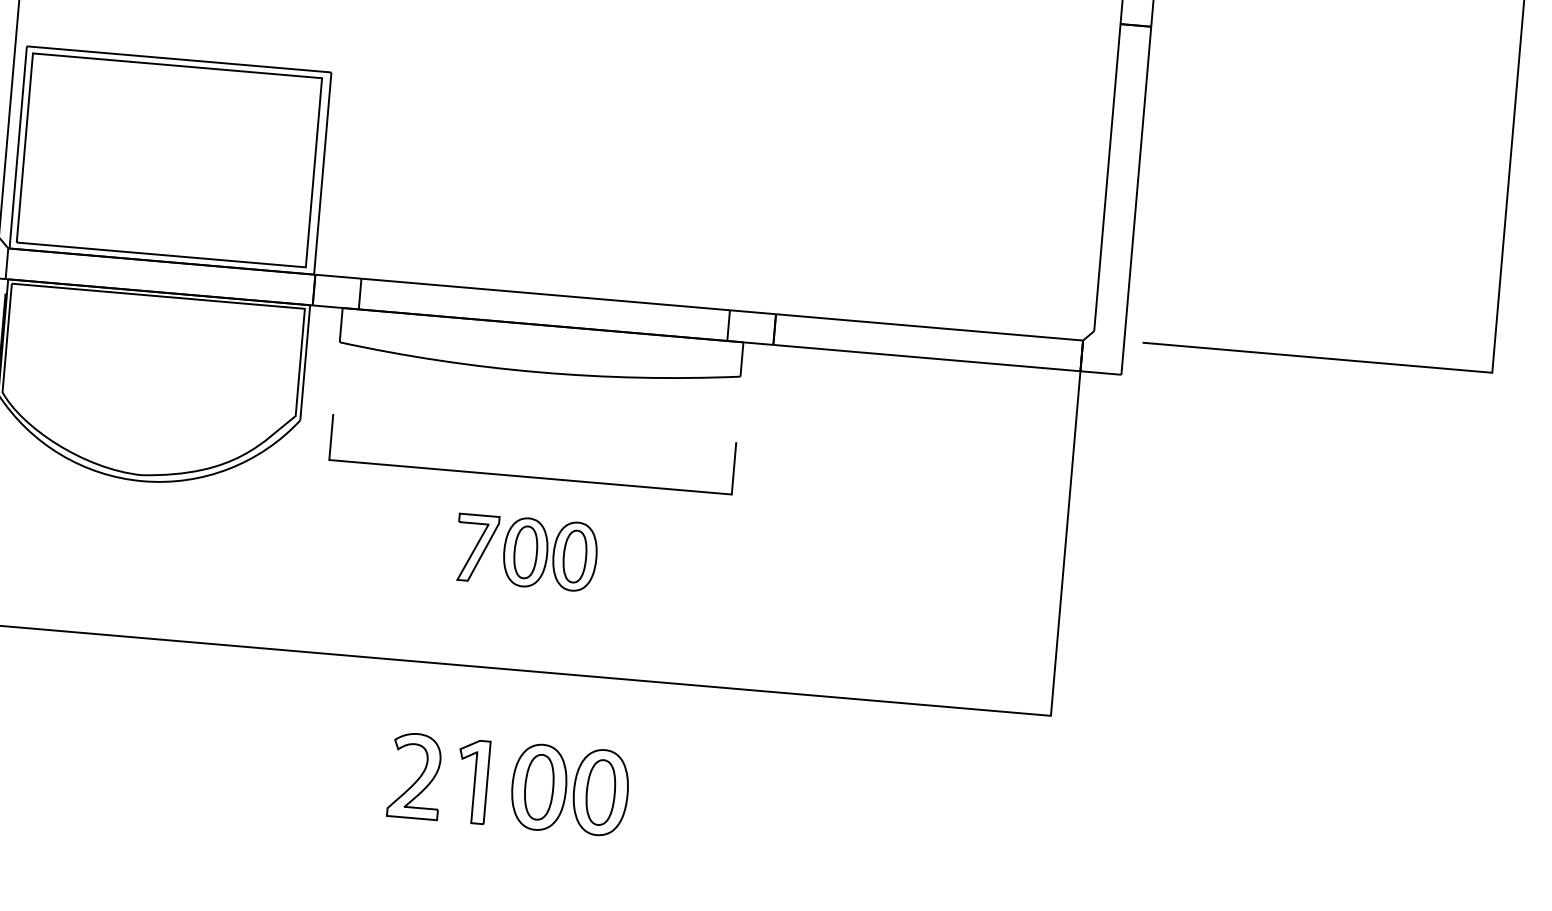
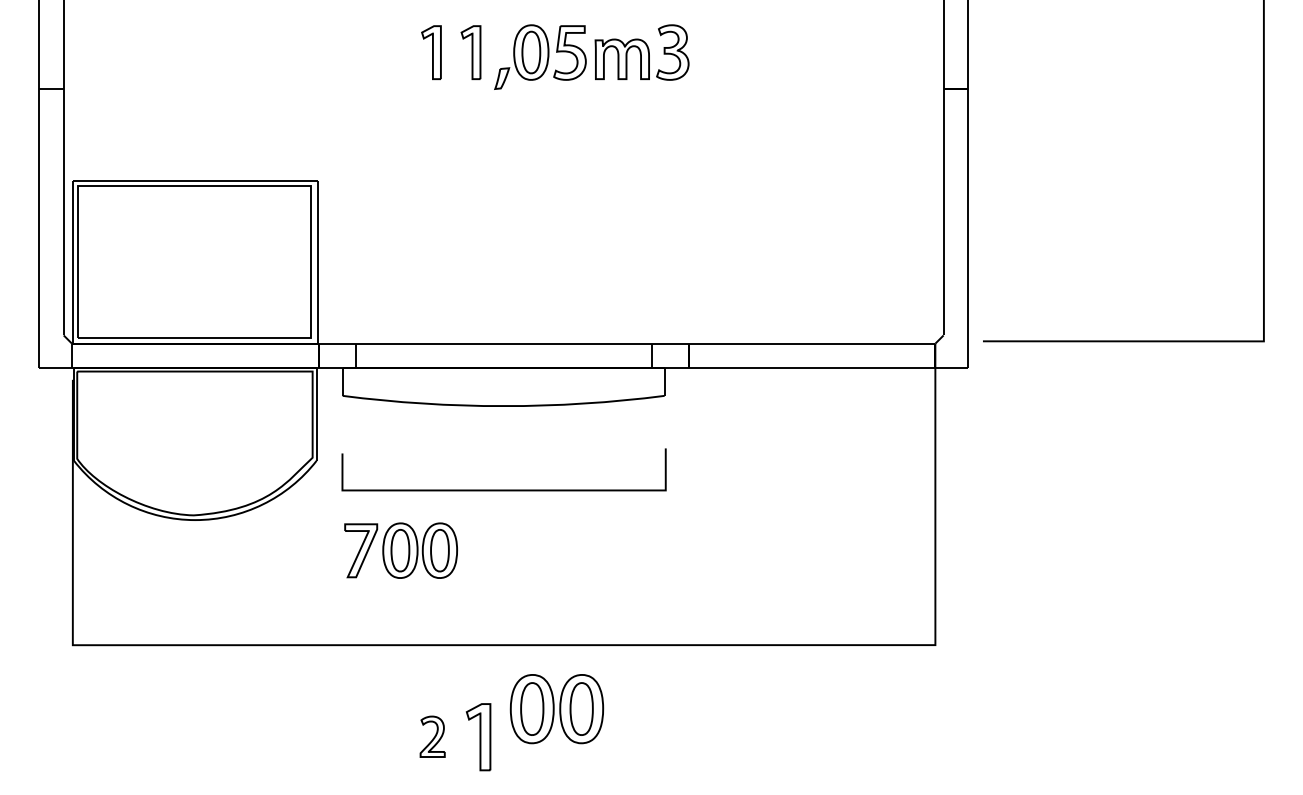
part: (525, 552) -> (400, 550), moved
part: (415, 775) -> (432, 736), size x0.6
part: (569, 790) -> (556, 709), moved

